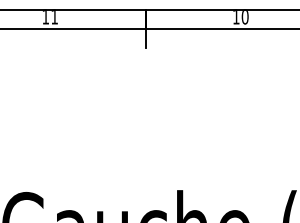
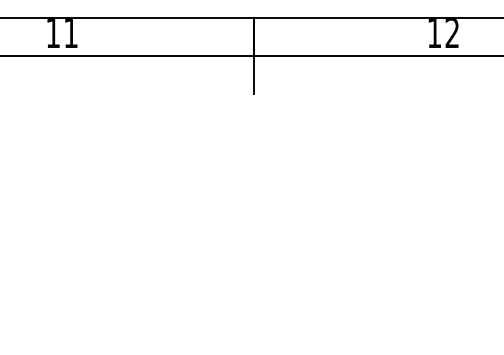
text: (244, 17) -> (450, 33), 10 -> 12

